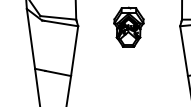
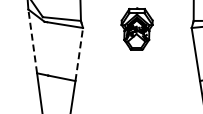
line: (30, 38) -> (32, 40), solid -> dashed
line: (74, 51) -> (79, 54), solid -> dashed

